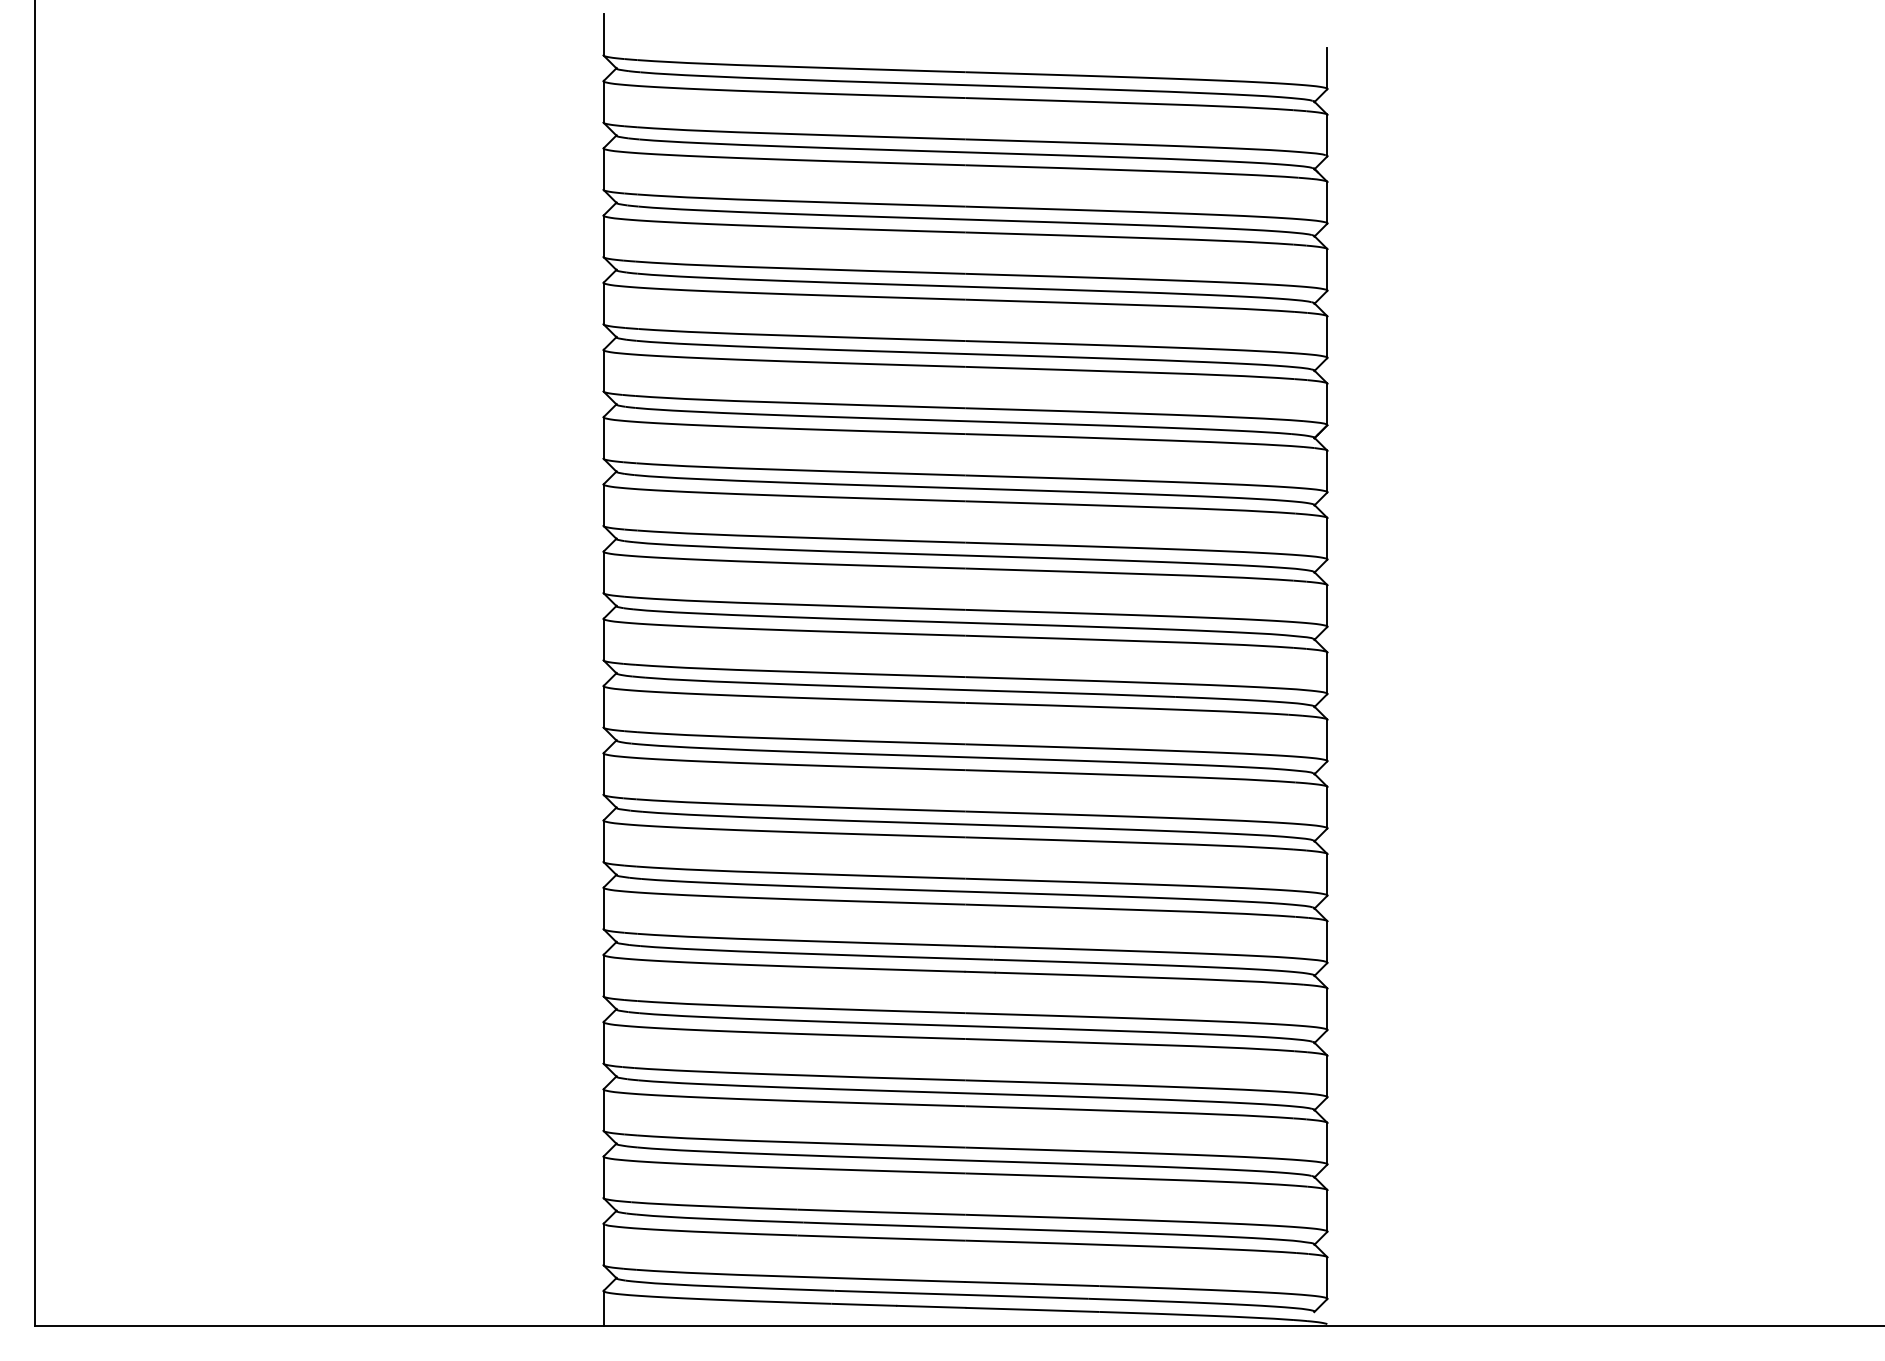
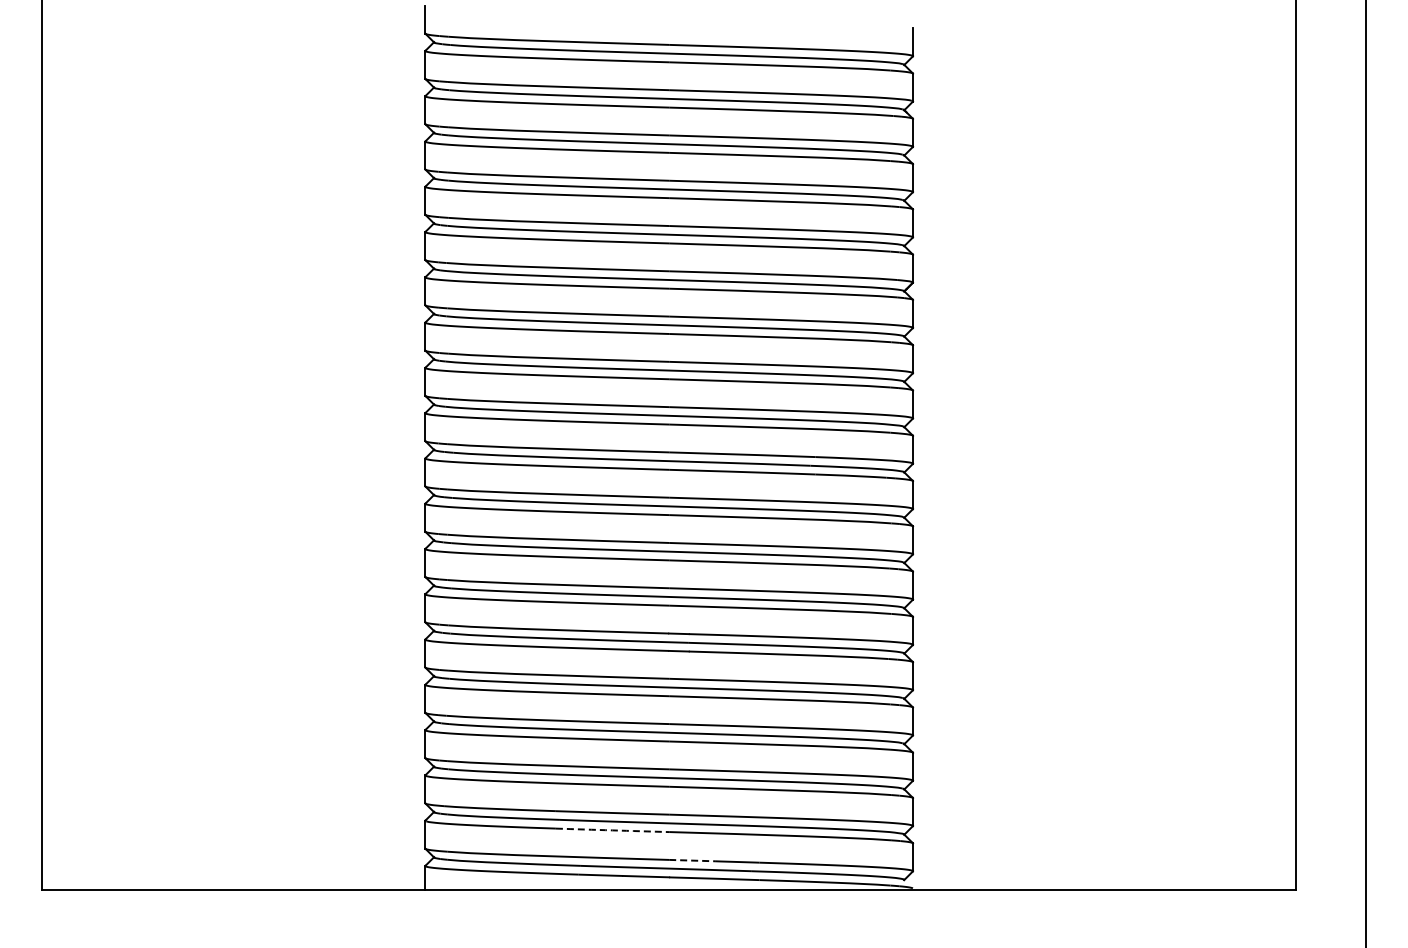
arc: (881, 1238) -> (612, 830), solid -> dashed
line: (1000, 1282) -> (692, 860), solid -> dashed

